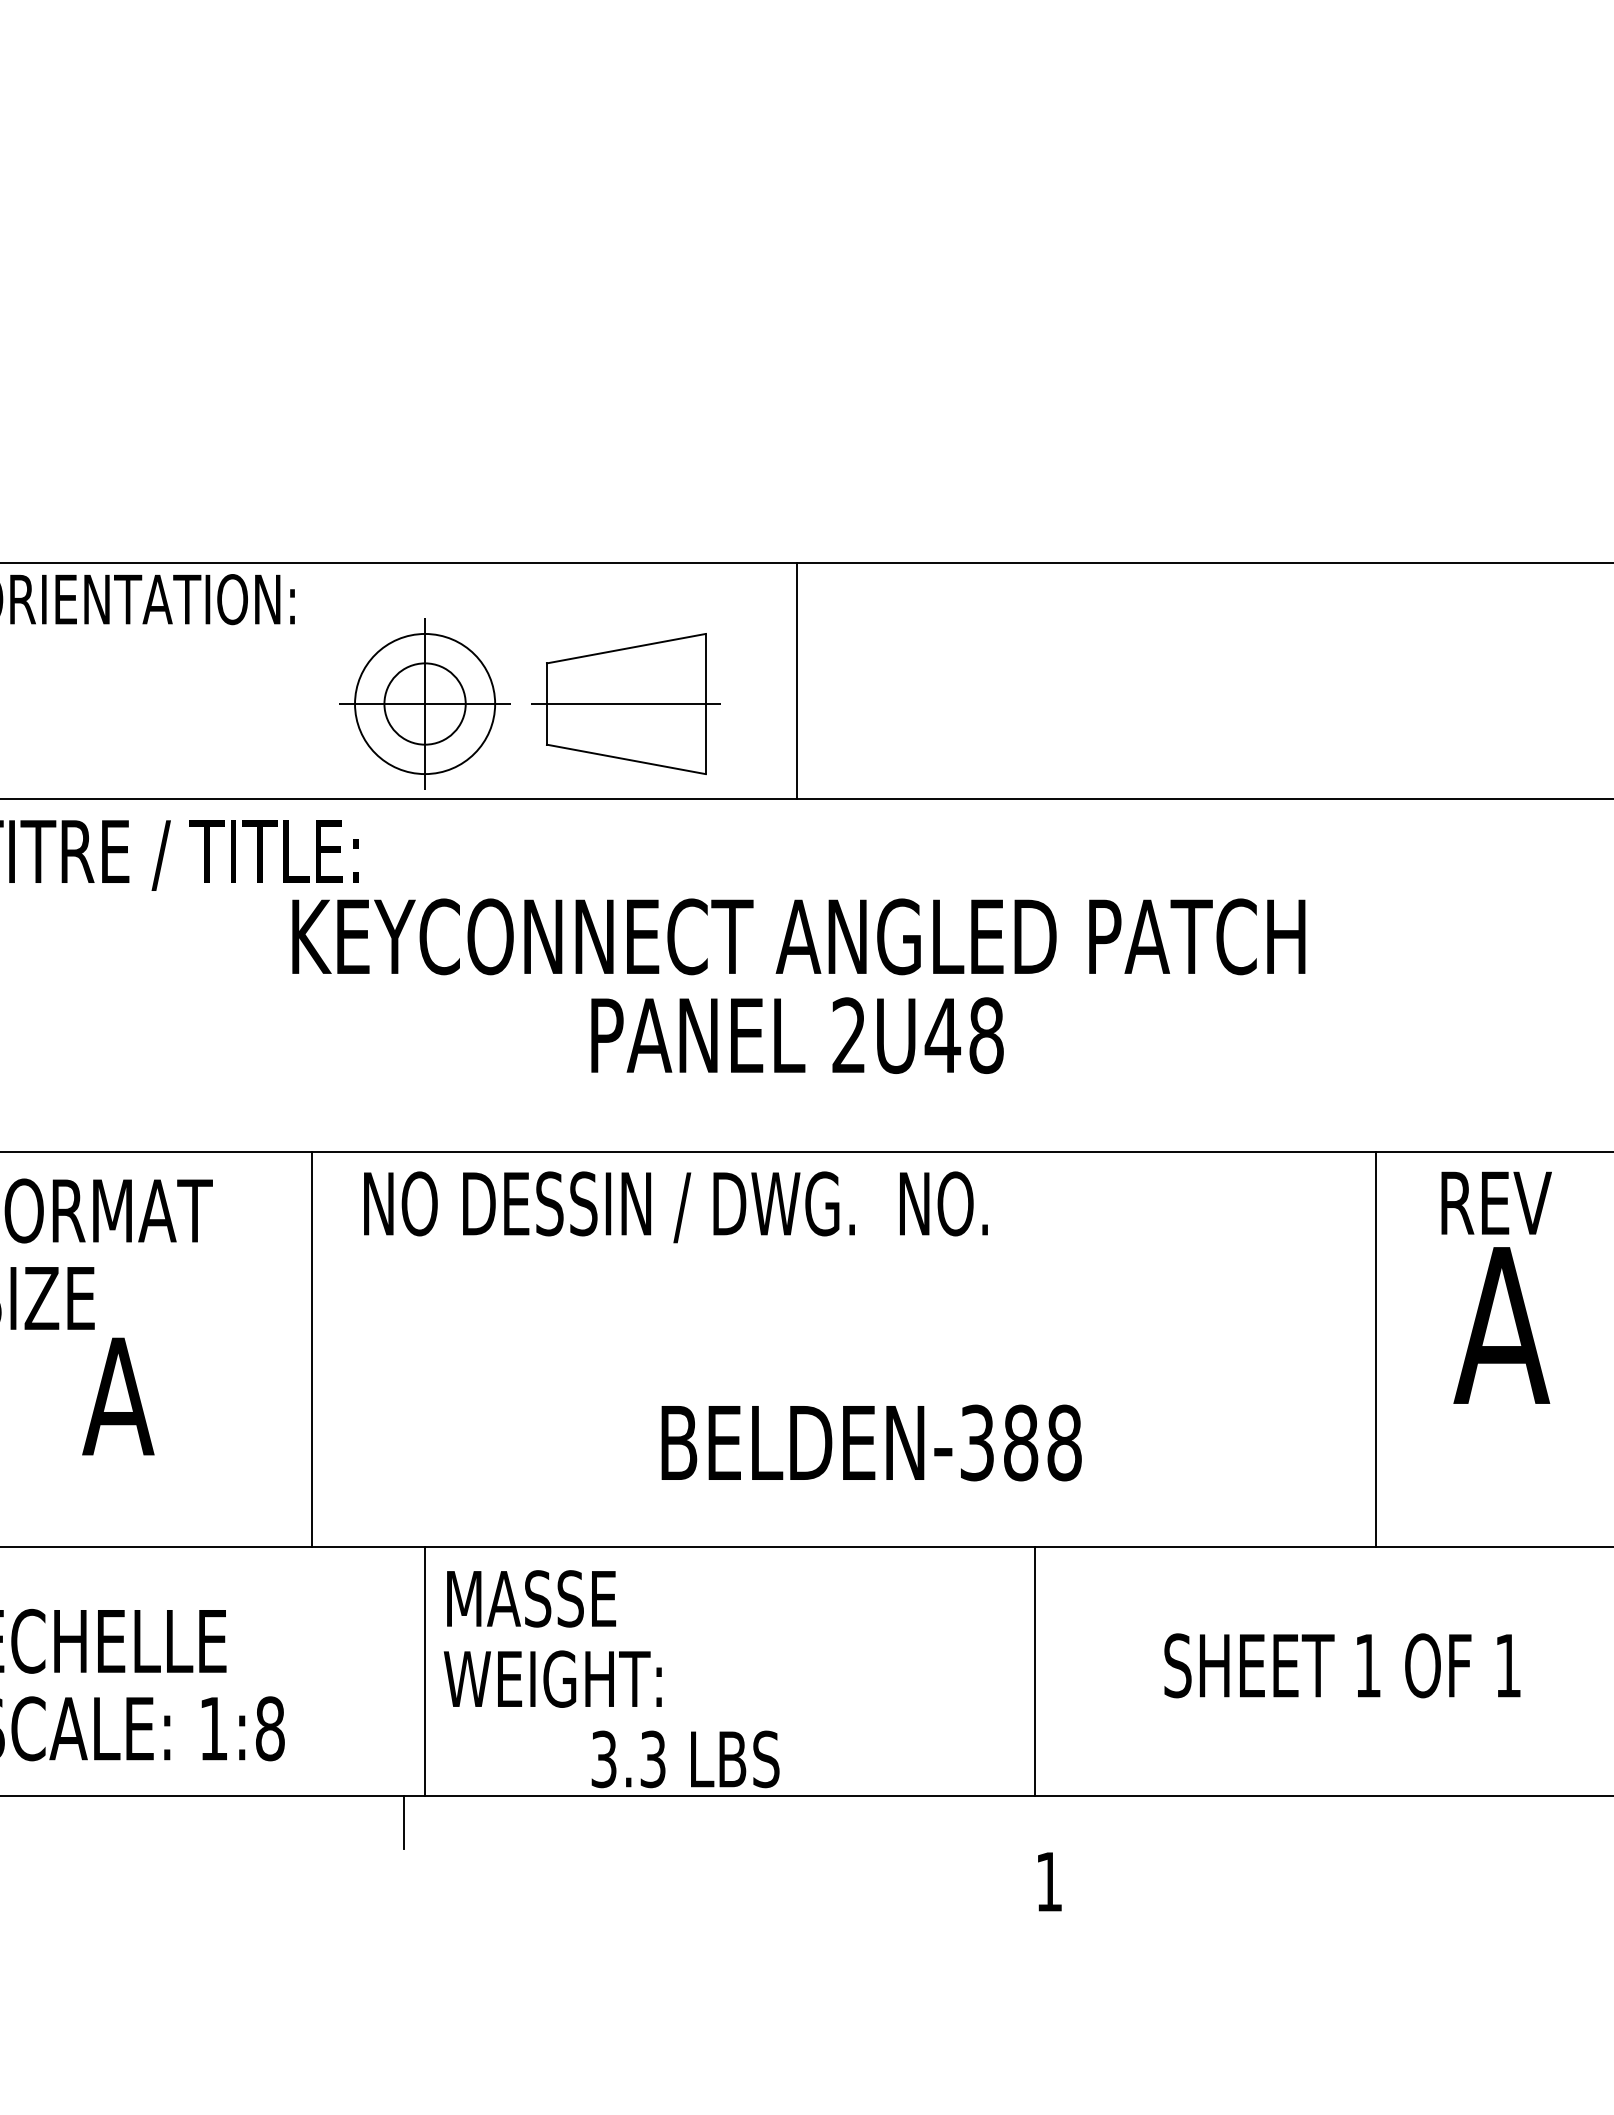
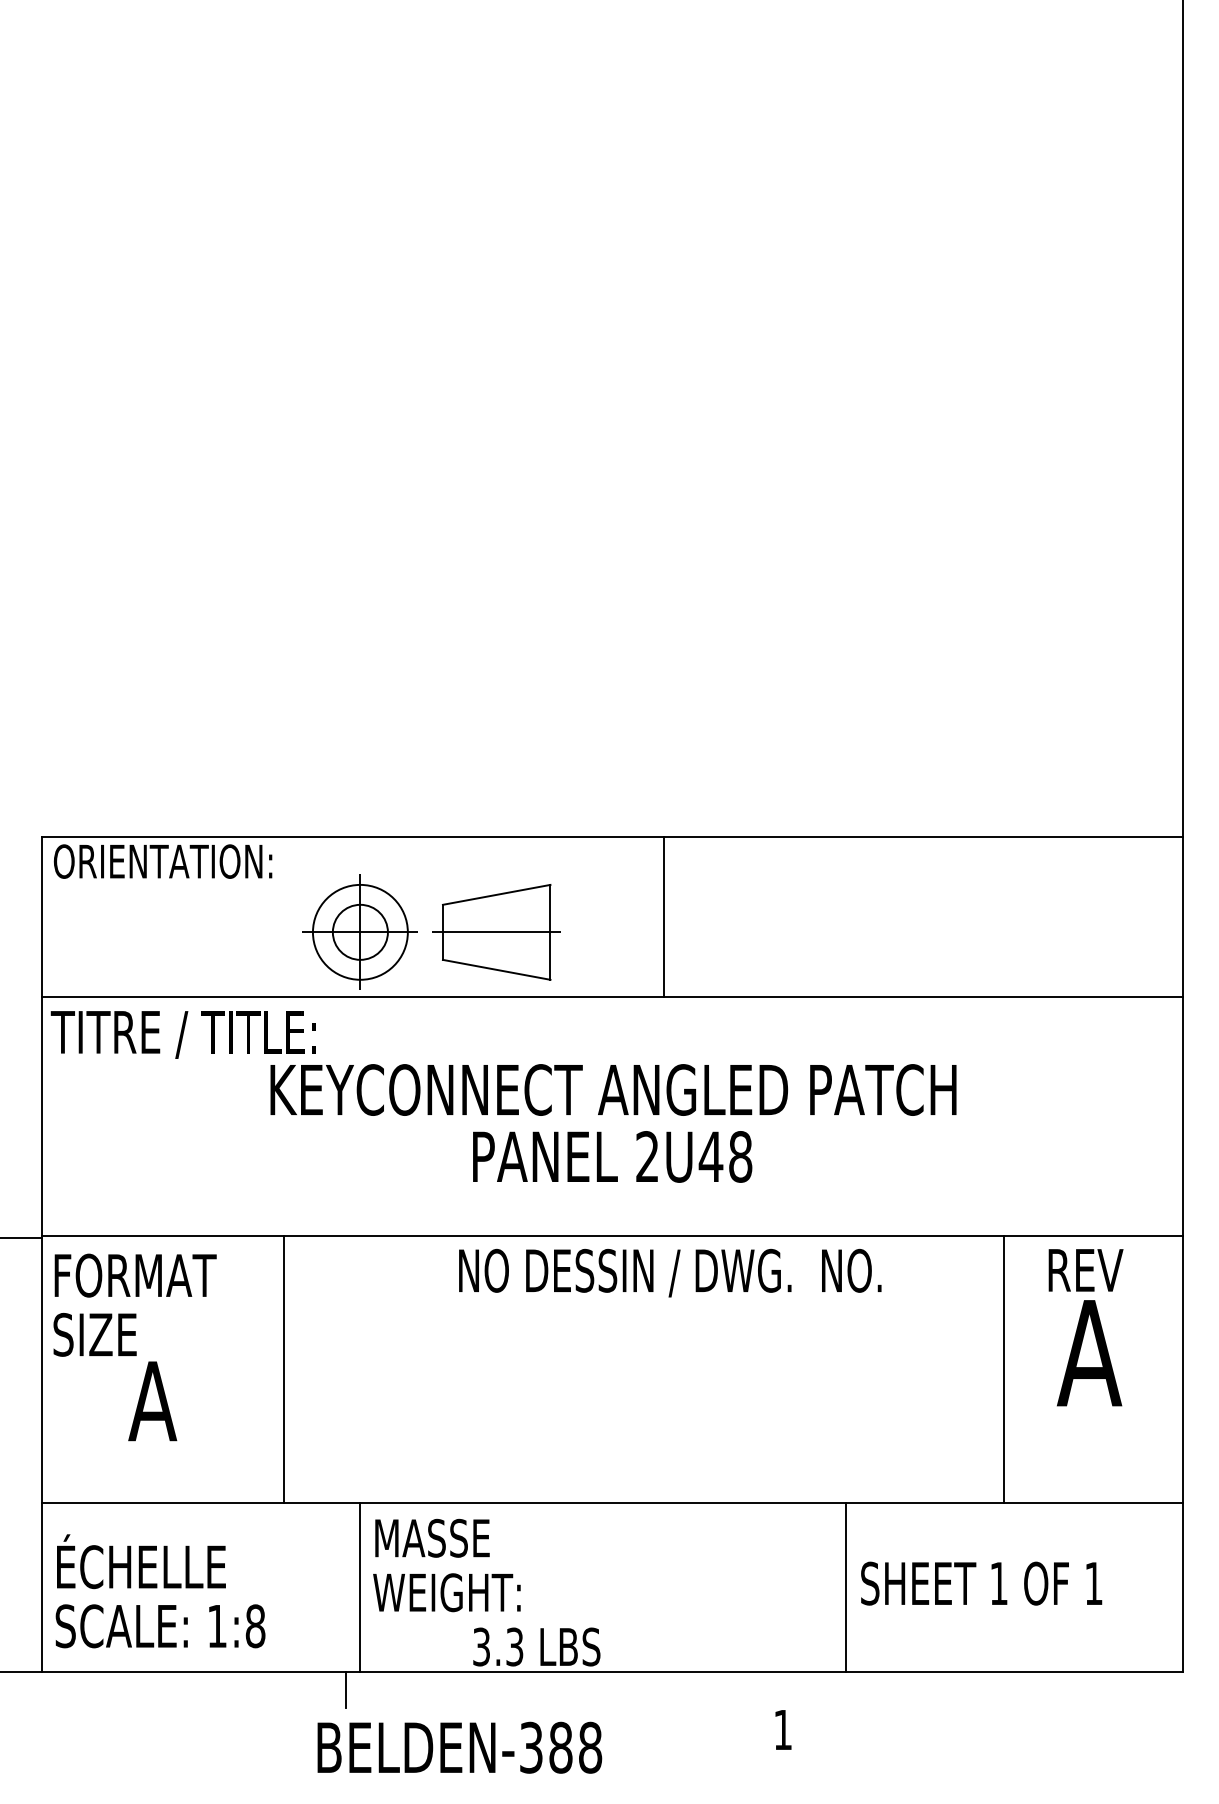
line: (797, 680) -> (664, 916), moved
text: (676, 1206) -> (670, 1272), moved
text: (871, 1442) -> (459, 1747), moved
line: (1035, 1671) -> (846, 1587), moved

